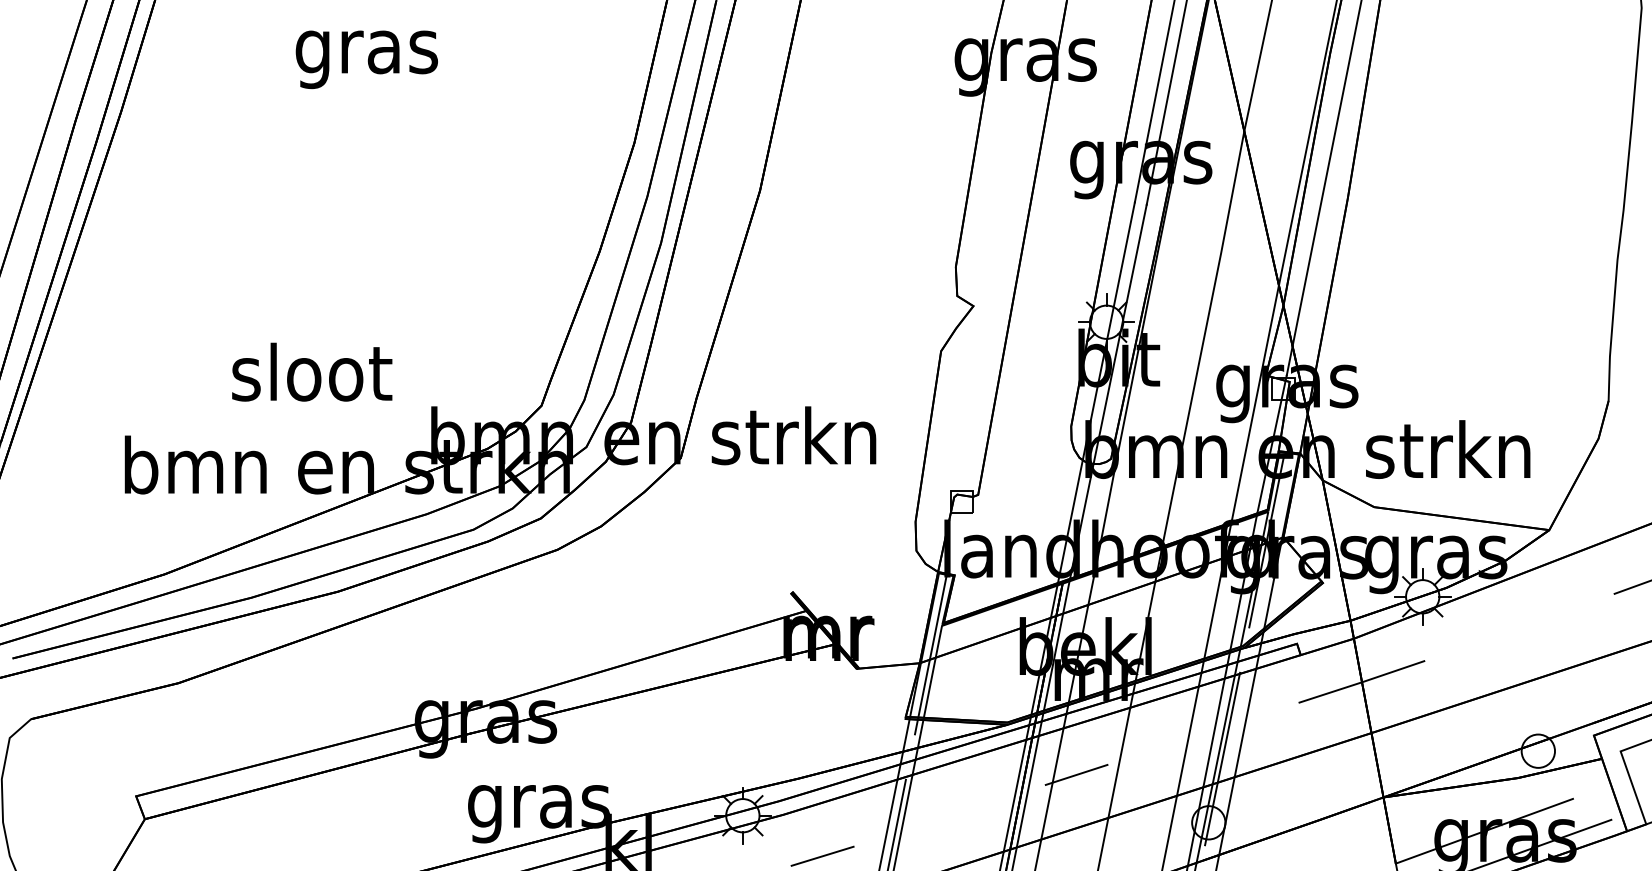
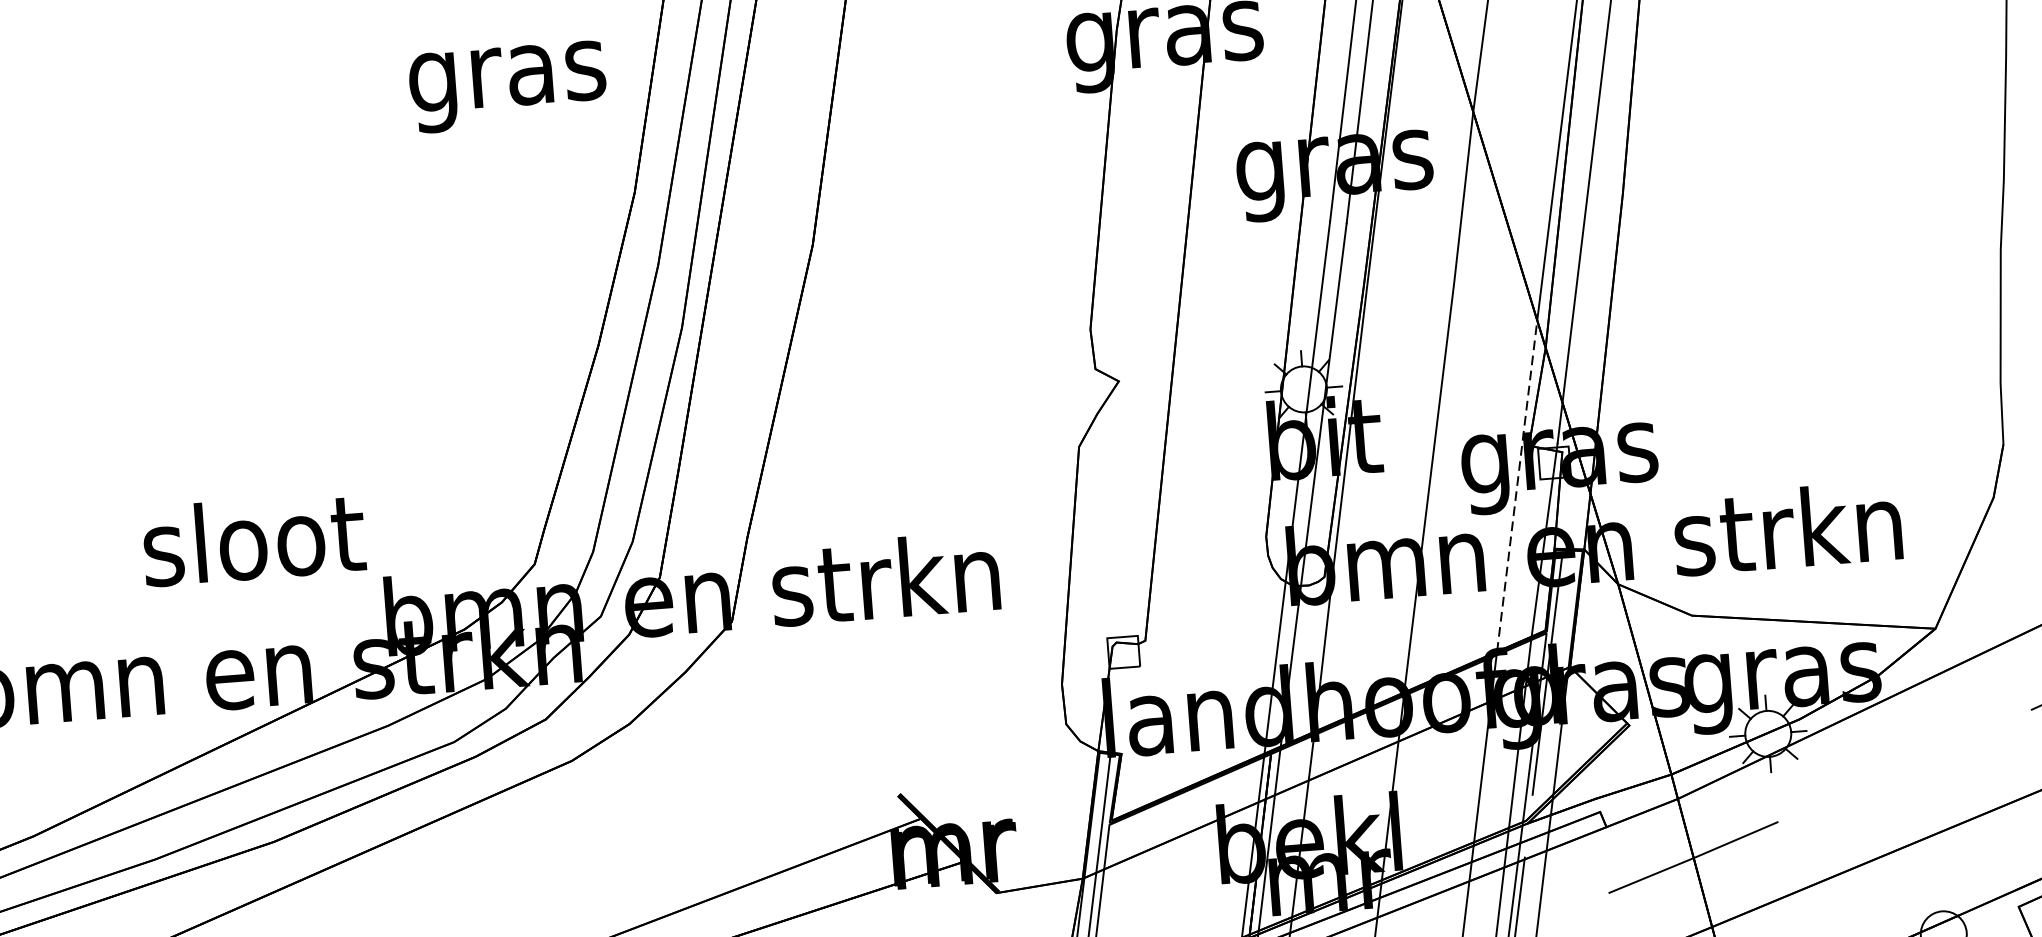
text: (366, 59) -> (507, 86), moved
text: (312, 371) -> (254, 538), moved
line: (1255, 403) -> (1517, 485), solid -> dashed

